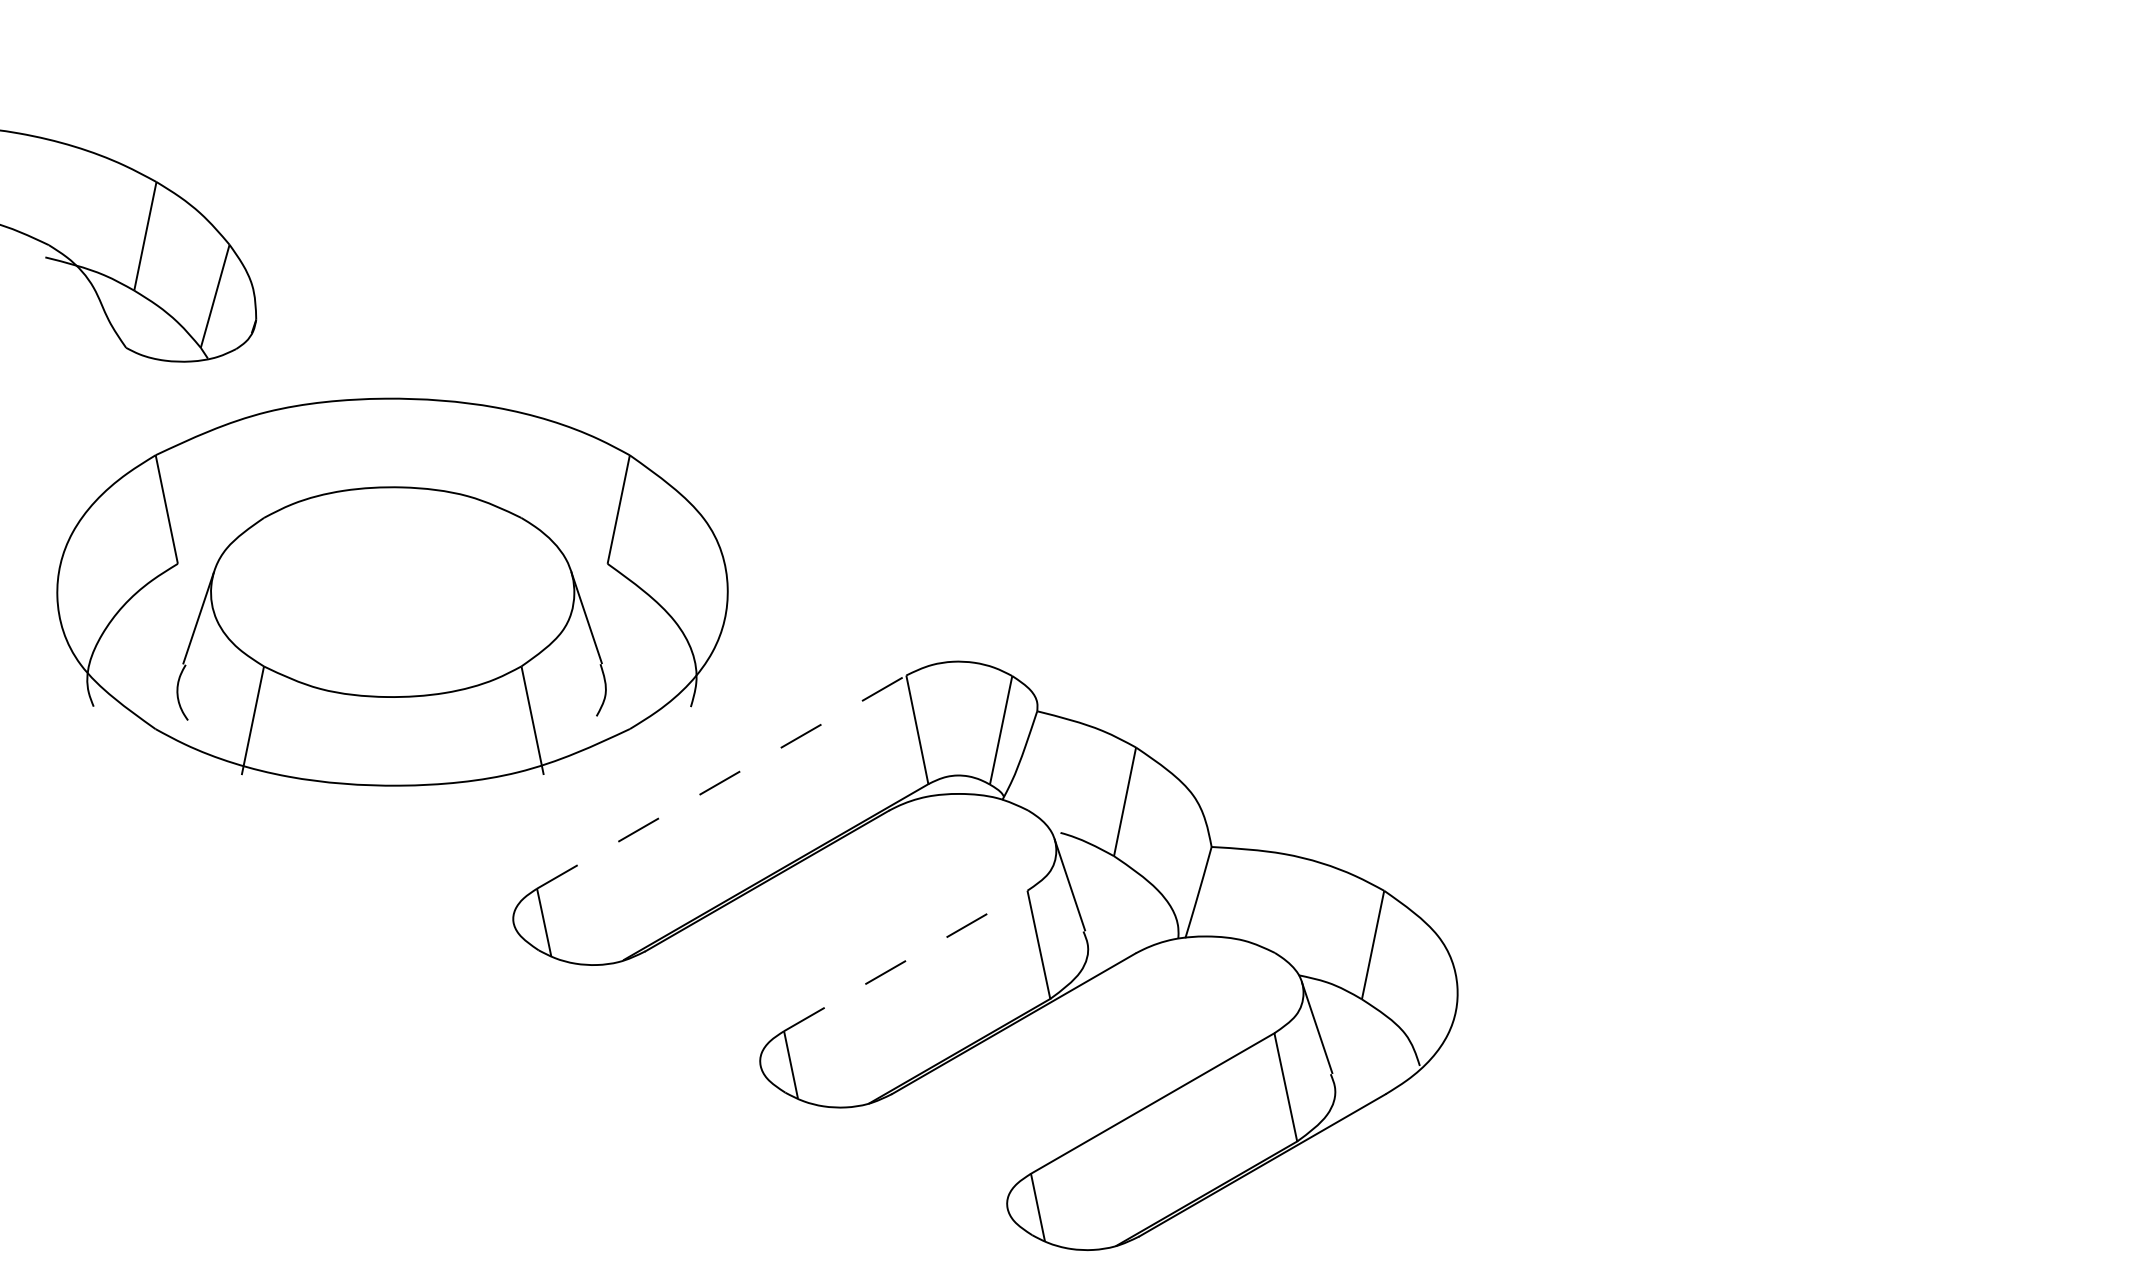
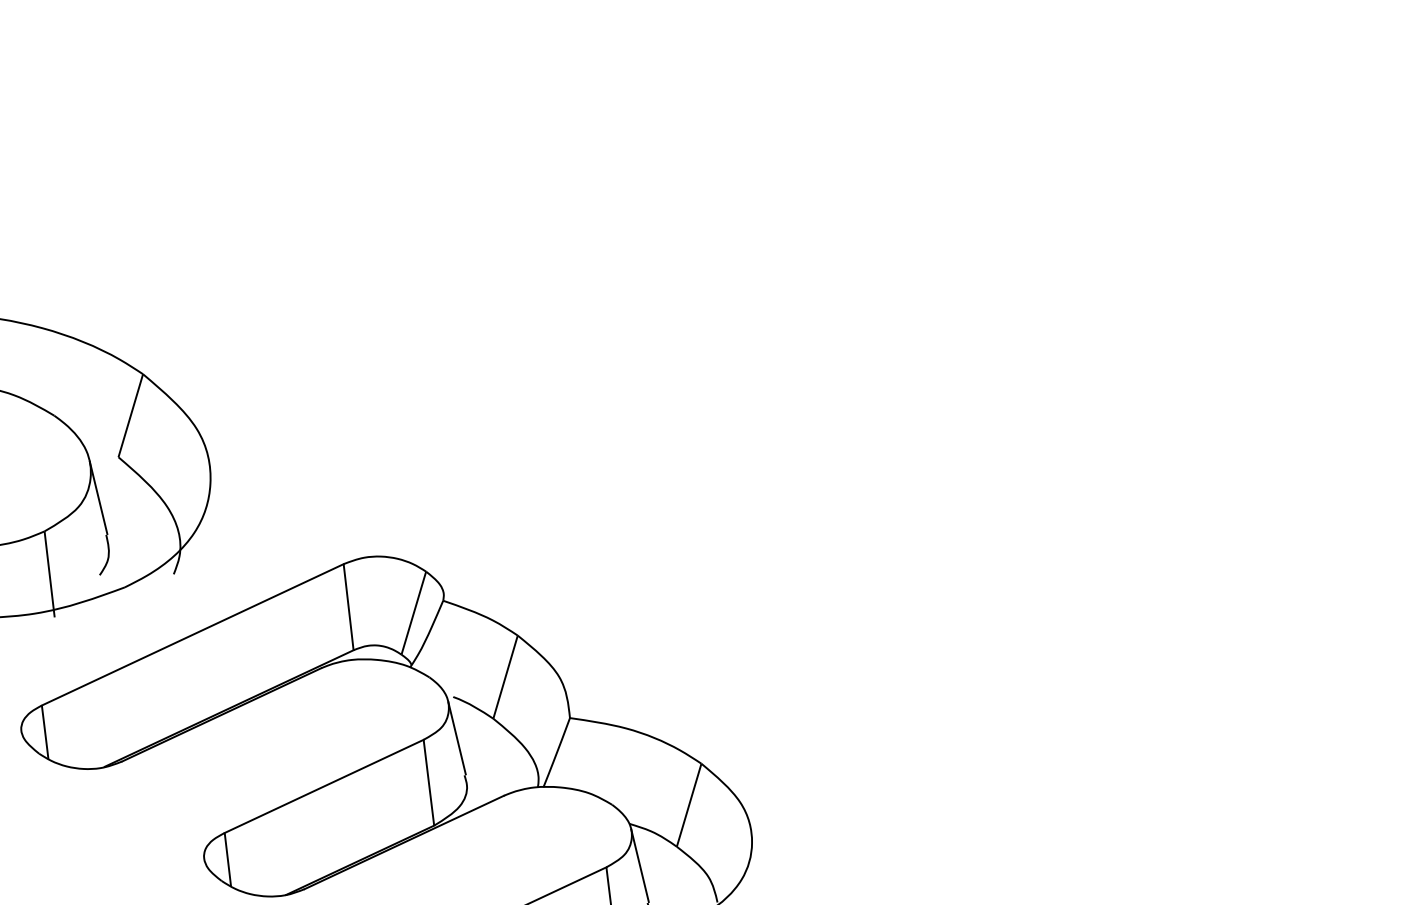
line: (722, 781) -> (193, 634), dashed -> solid
line: (905, 960) -> (324, 786), dashed -> solid

